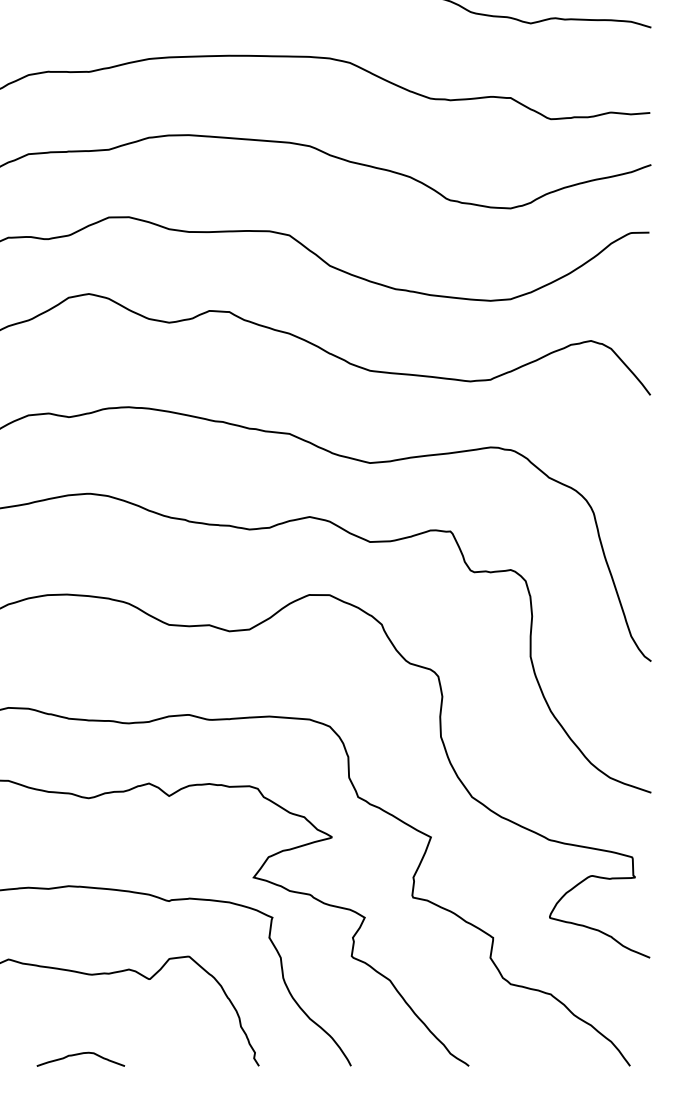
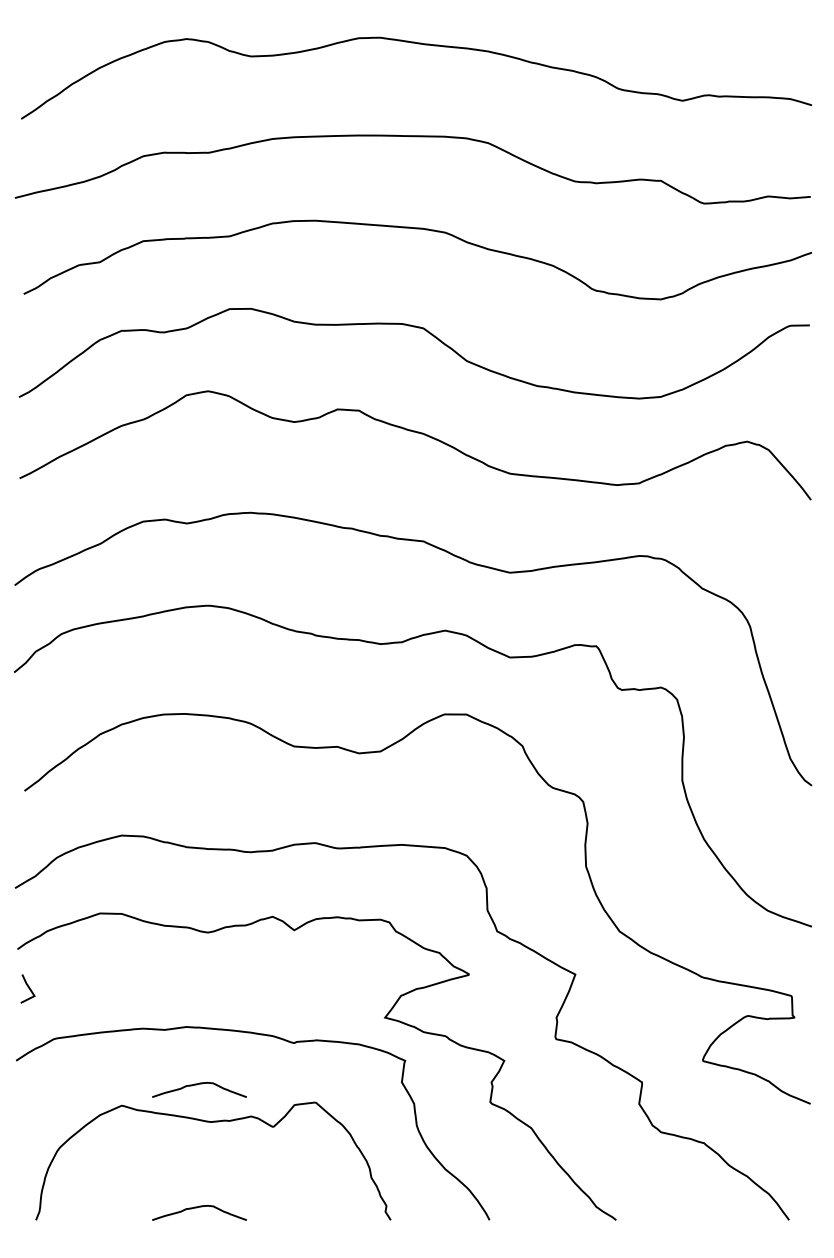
curve: (79, 940) -> (197, 1085), added

